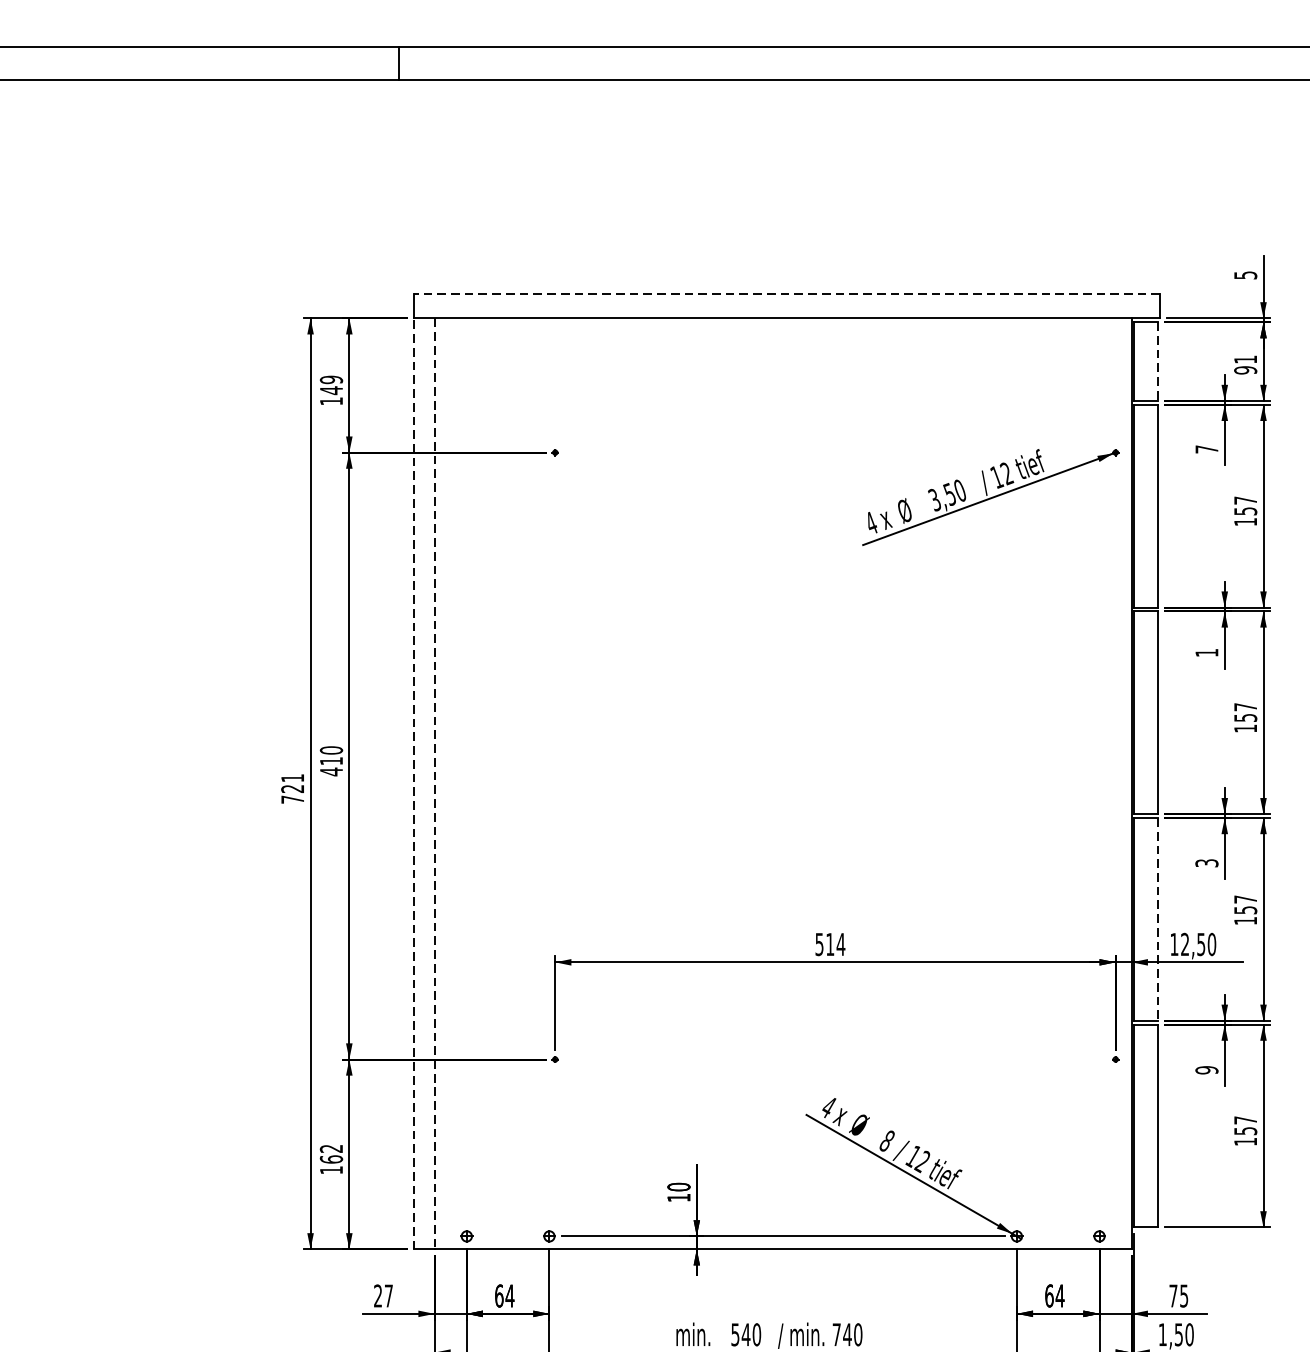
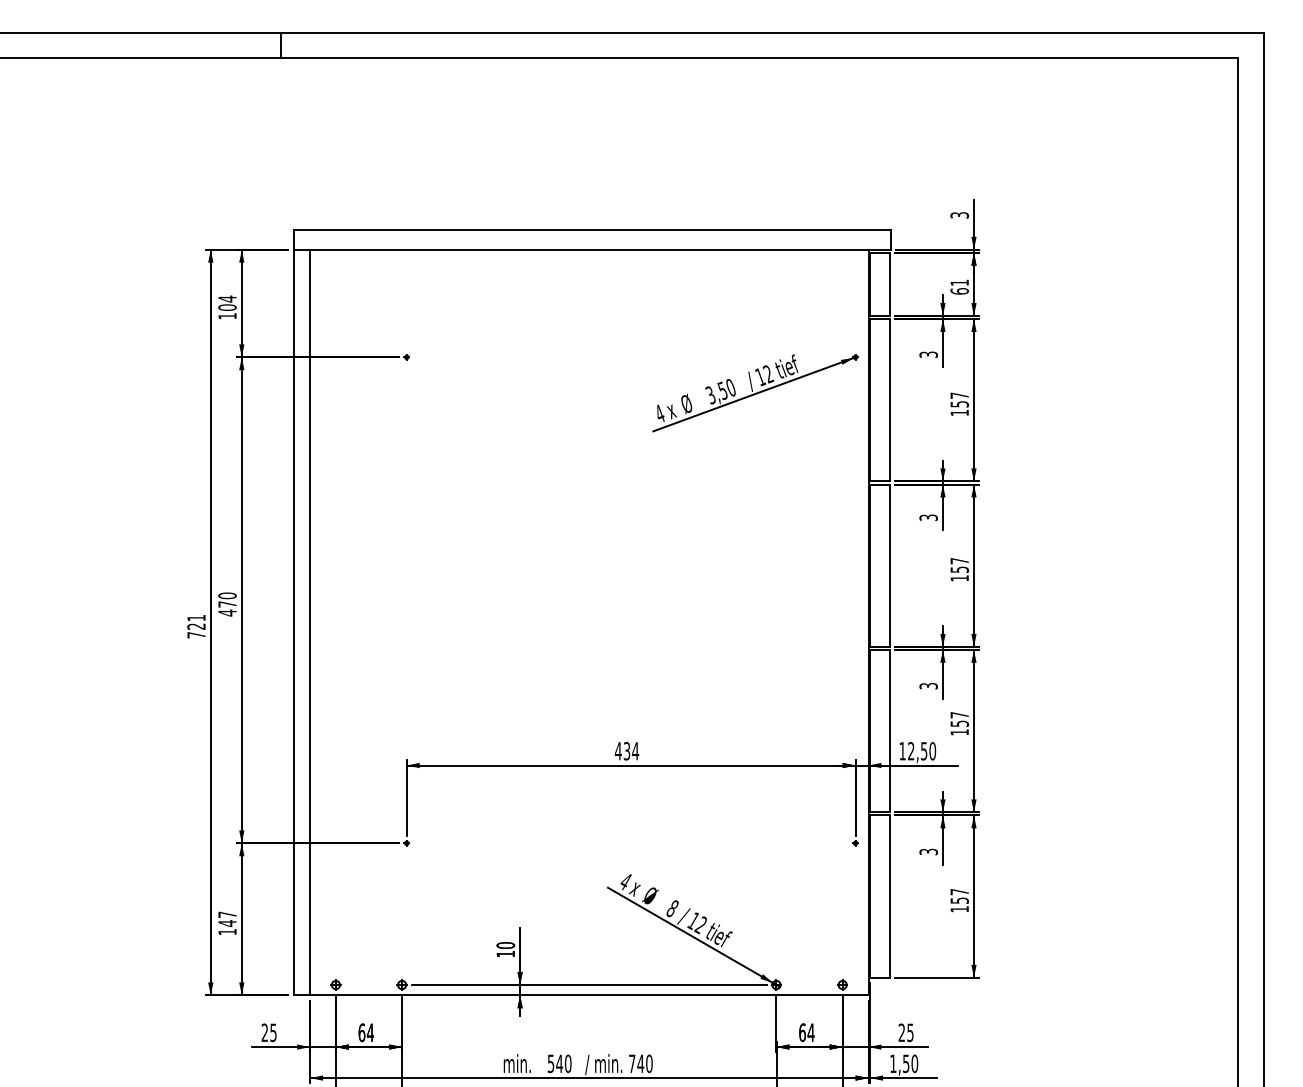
text: (1244, 275) -> (958, 215), 5 -> 3
line: (787, 294) -> (592, 230), dashed -> solid
line: (1158, 361) -> (889, 284), dashed -> solid
text: (1245, 370) -> (959, 291), 91 -> 61
text: (331, 385) -> (227, 303), 149 -> 104
text: (1206, 449) -> (928, 354), 7 -> 3
text: (1206, 652) -> (928, 517), 1 -> 3
text: (331, 761) -> (227, 604), 410 -> 470
line: (413, 783) -> (293, 622), dashed -> solid
line: (435, 783) -> (310, 622), dashed -> solid
line: (1158, 919) -> (889, 731), dashed -> solid
text: (824, 944) -> (622, 751), 514 -> 434
text: (1206, 1069) -> (928, 851), 9 -> 3
text: (331, 1154) -> (227, 919), 162 -> 147
text: (388, 1295) -> (273, 1032), 27 -> 25
text: (1172, 1295) -> (901, 1032), 75 -> 25

